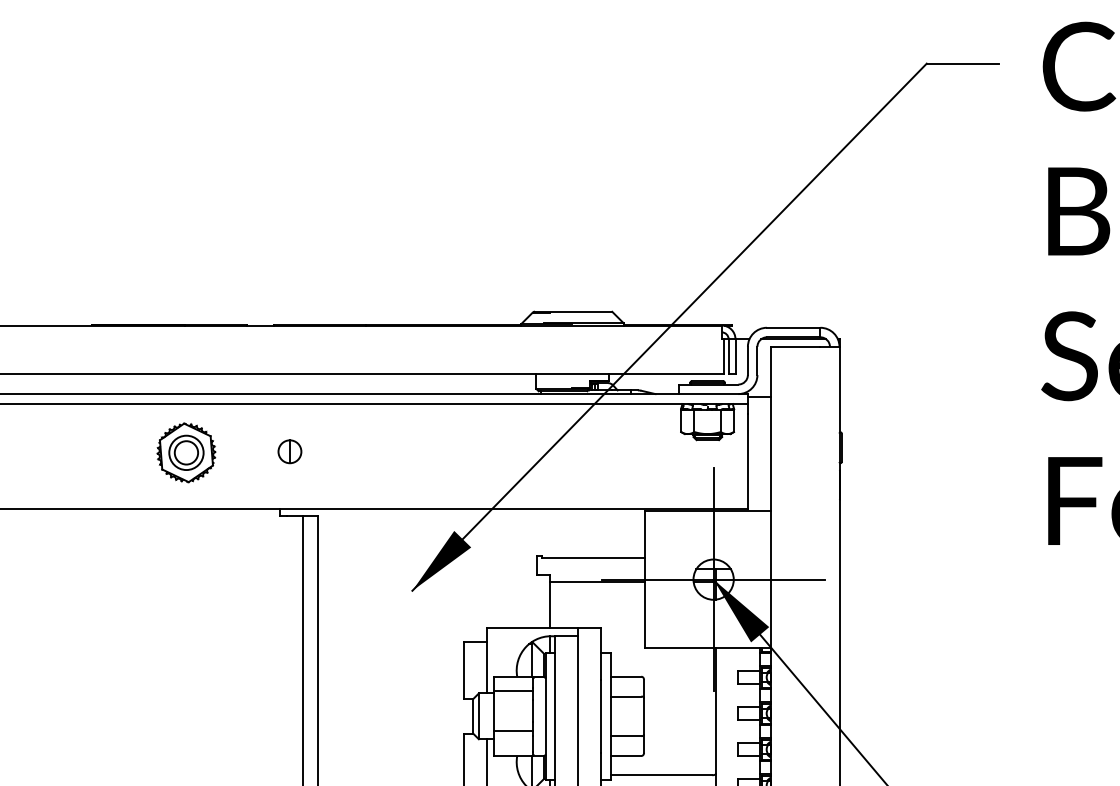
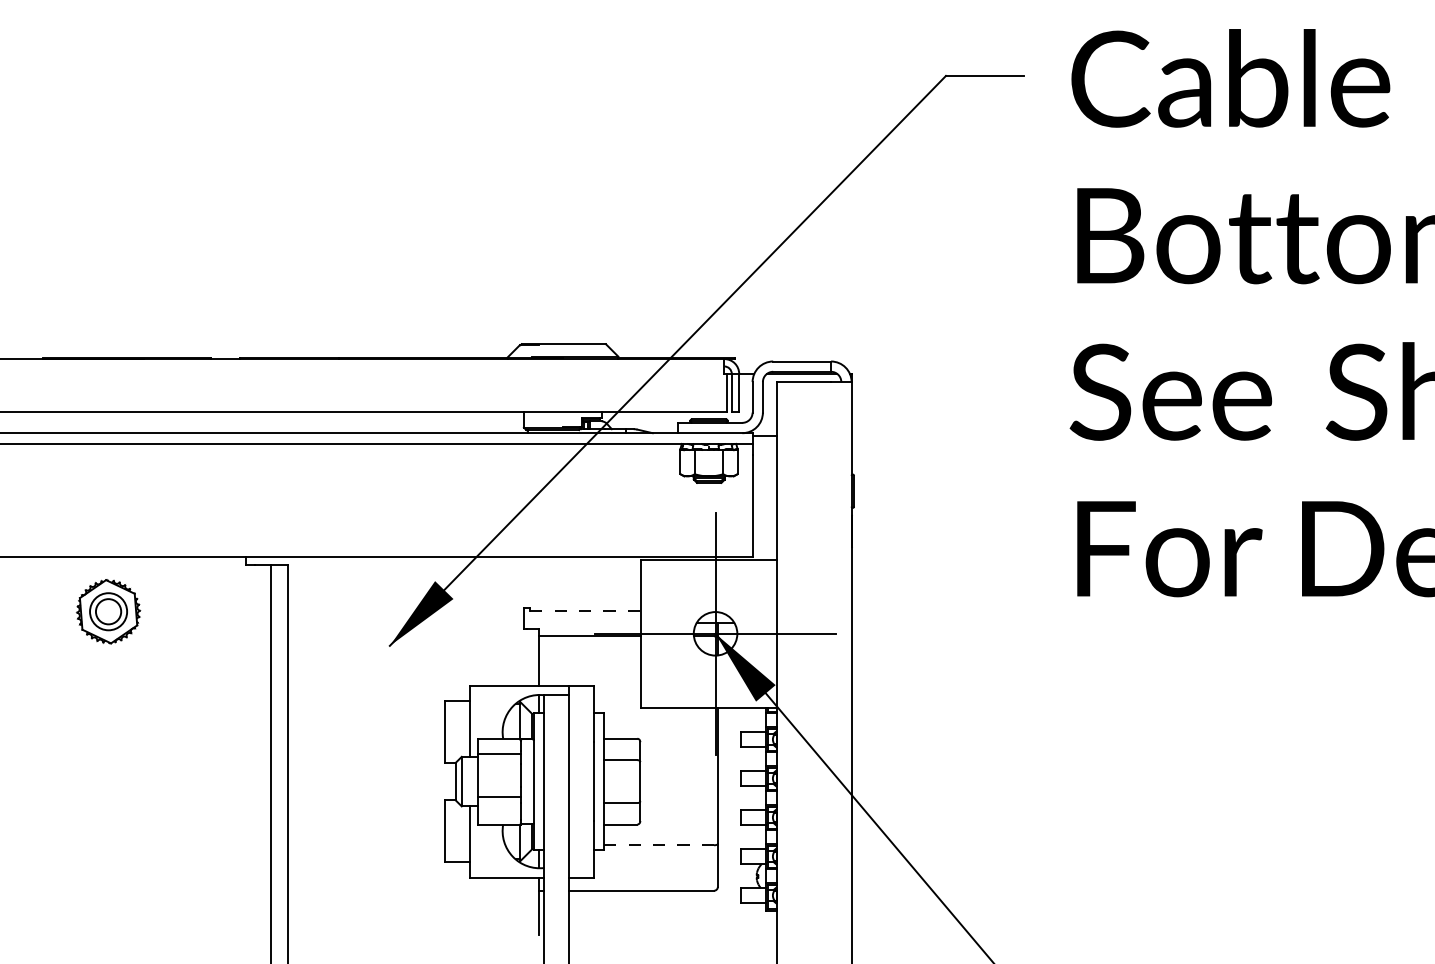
part: (289, 451) -> (257, 495), removed
part: (186, 452) -> (108, 611), moved
line: (593, 558) -> (585, 610), solid -> dashed
line: (661, 775) -> (659, 845), solid -> dashed

